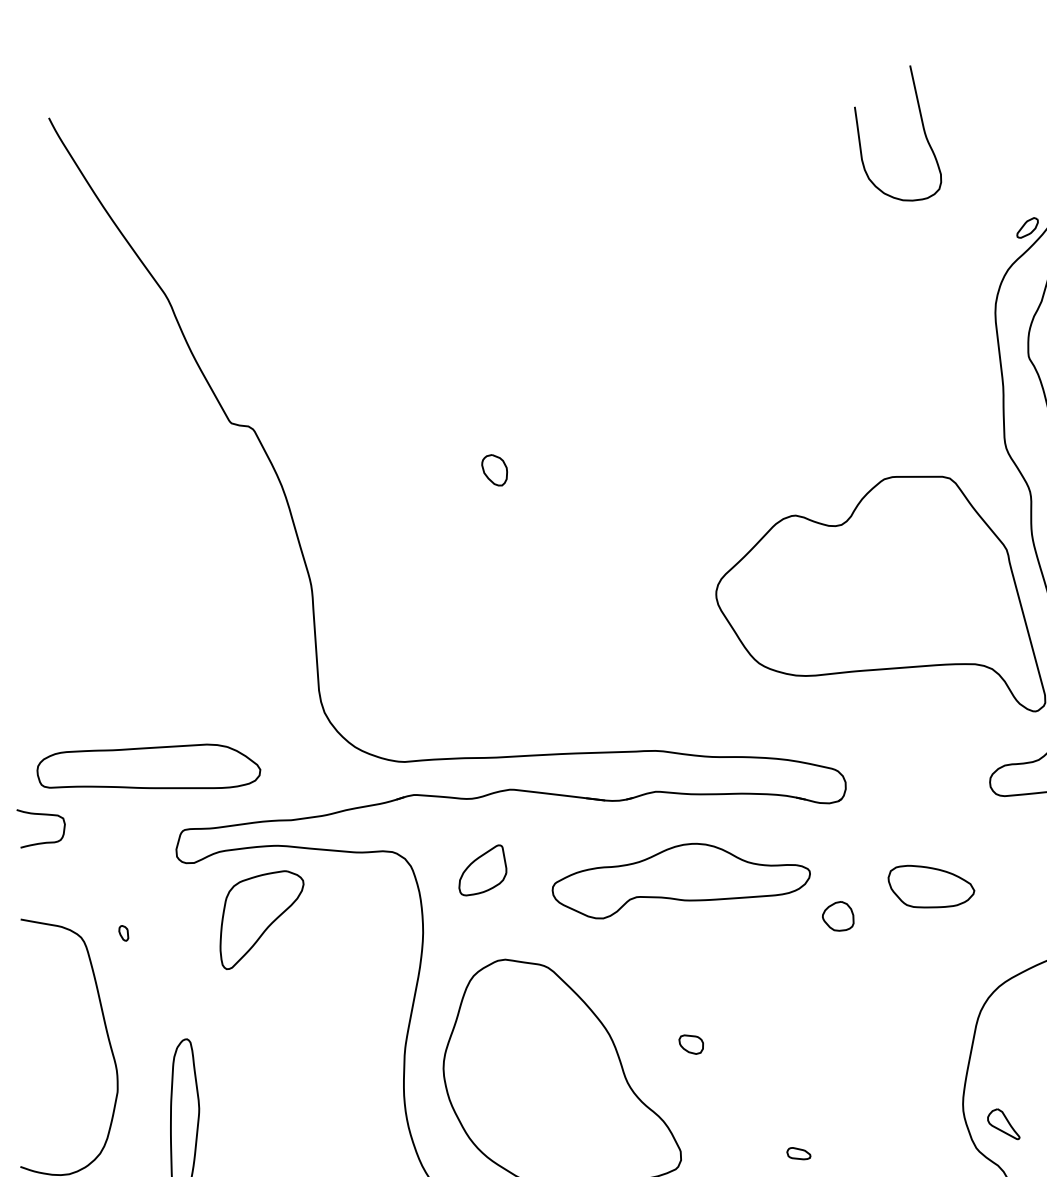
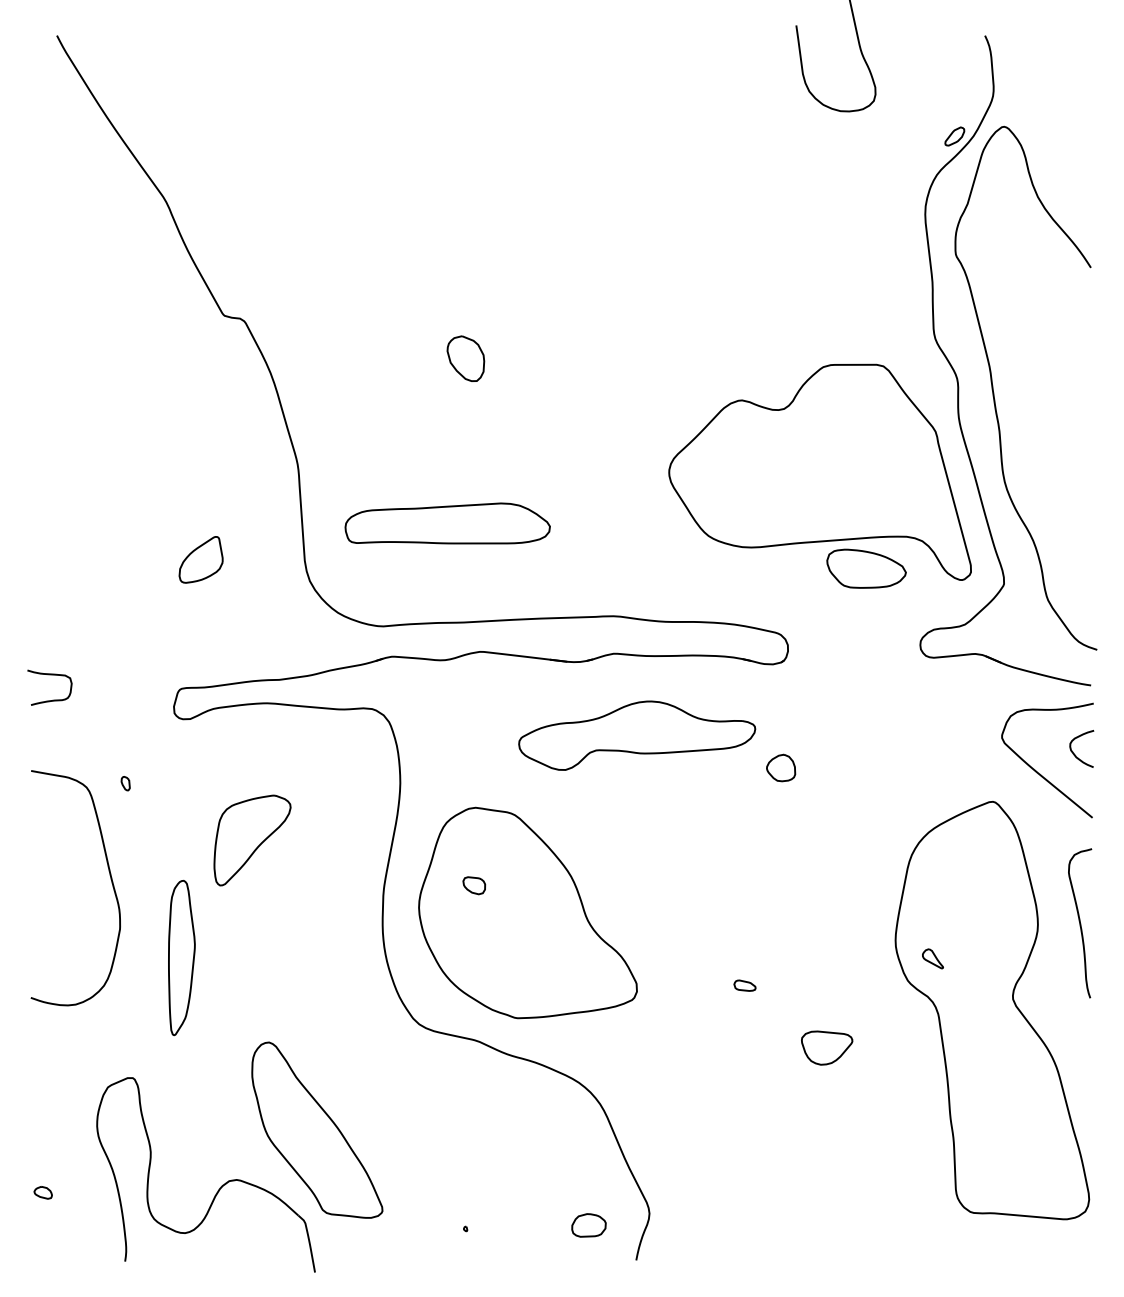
part: (494, 469) -> (465, 358), size x1.6
part: (148, 766) -> (447, 523), moved
part: (482, 869) -> (200, 559), moved
part: (931, 886) -> (866, 568), moved
part: (262, 920) -> (252, 840), moved
part: (691, 1044) -> (474, 885), moved
part: (1003, 1123) -> (932, 958), size x0.7

